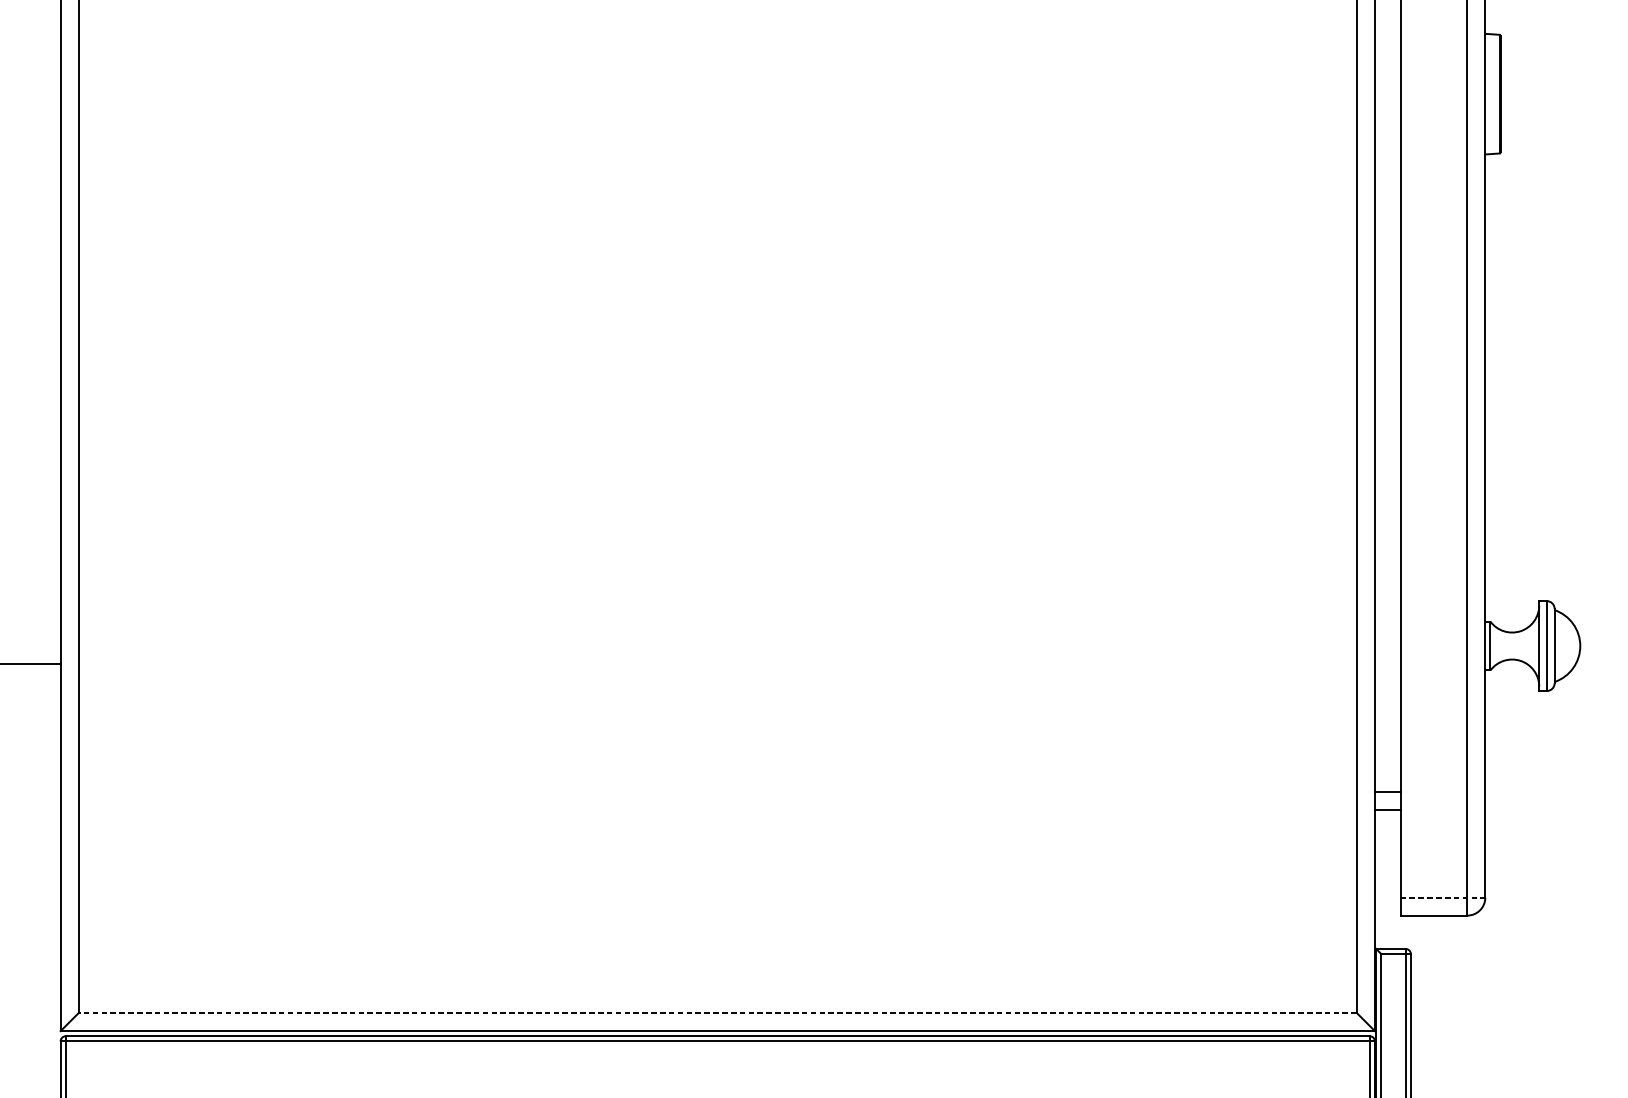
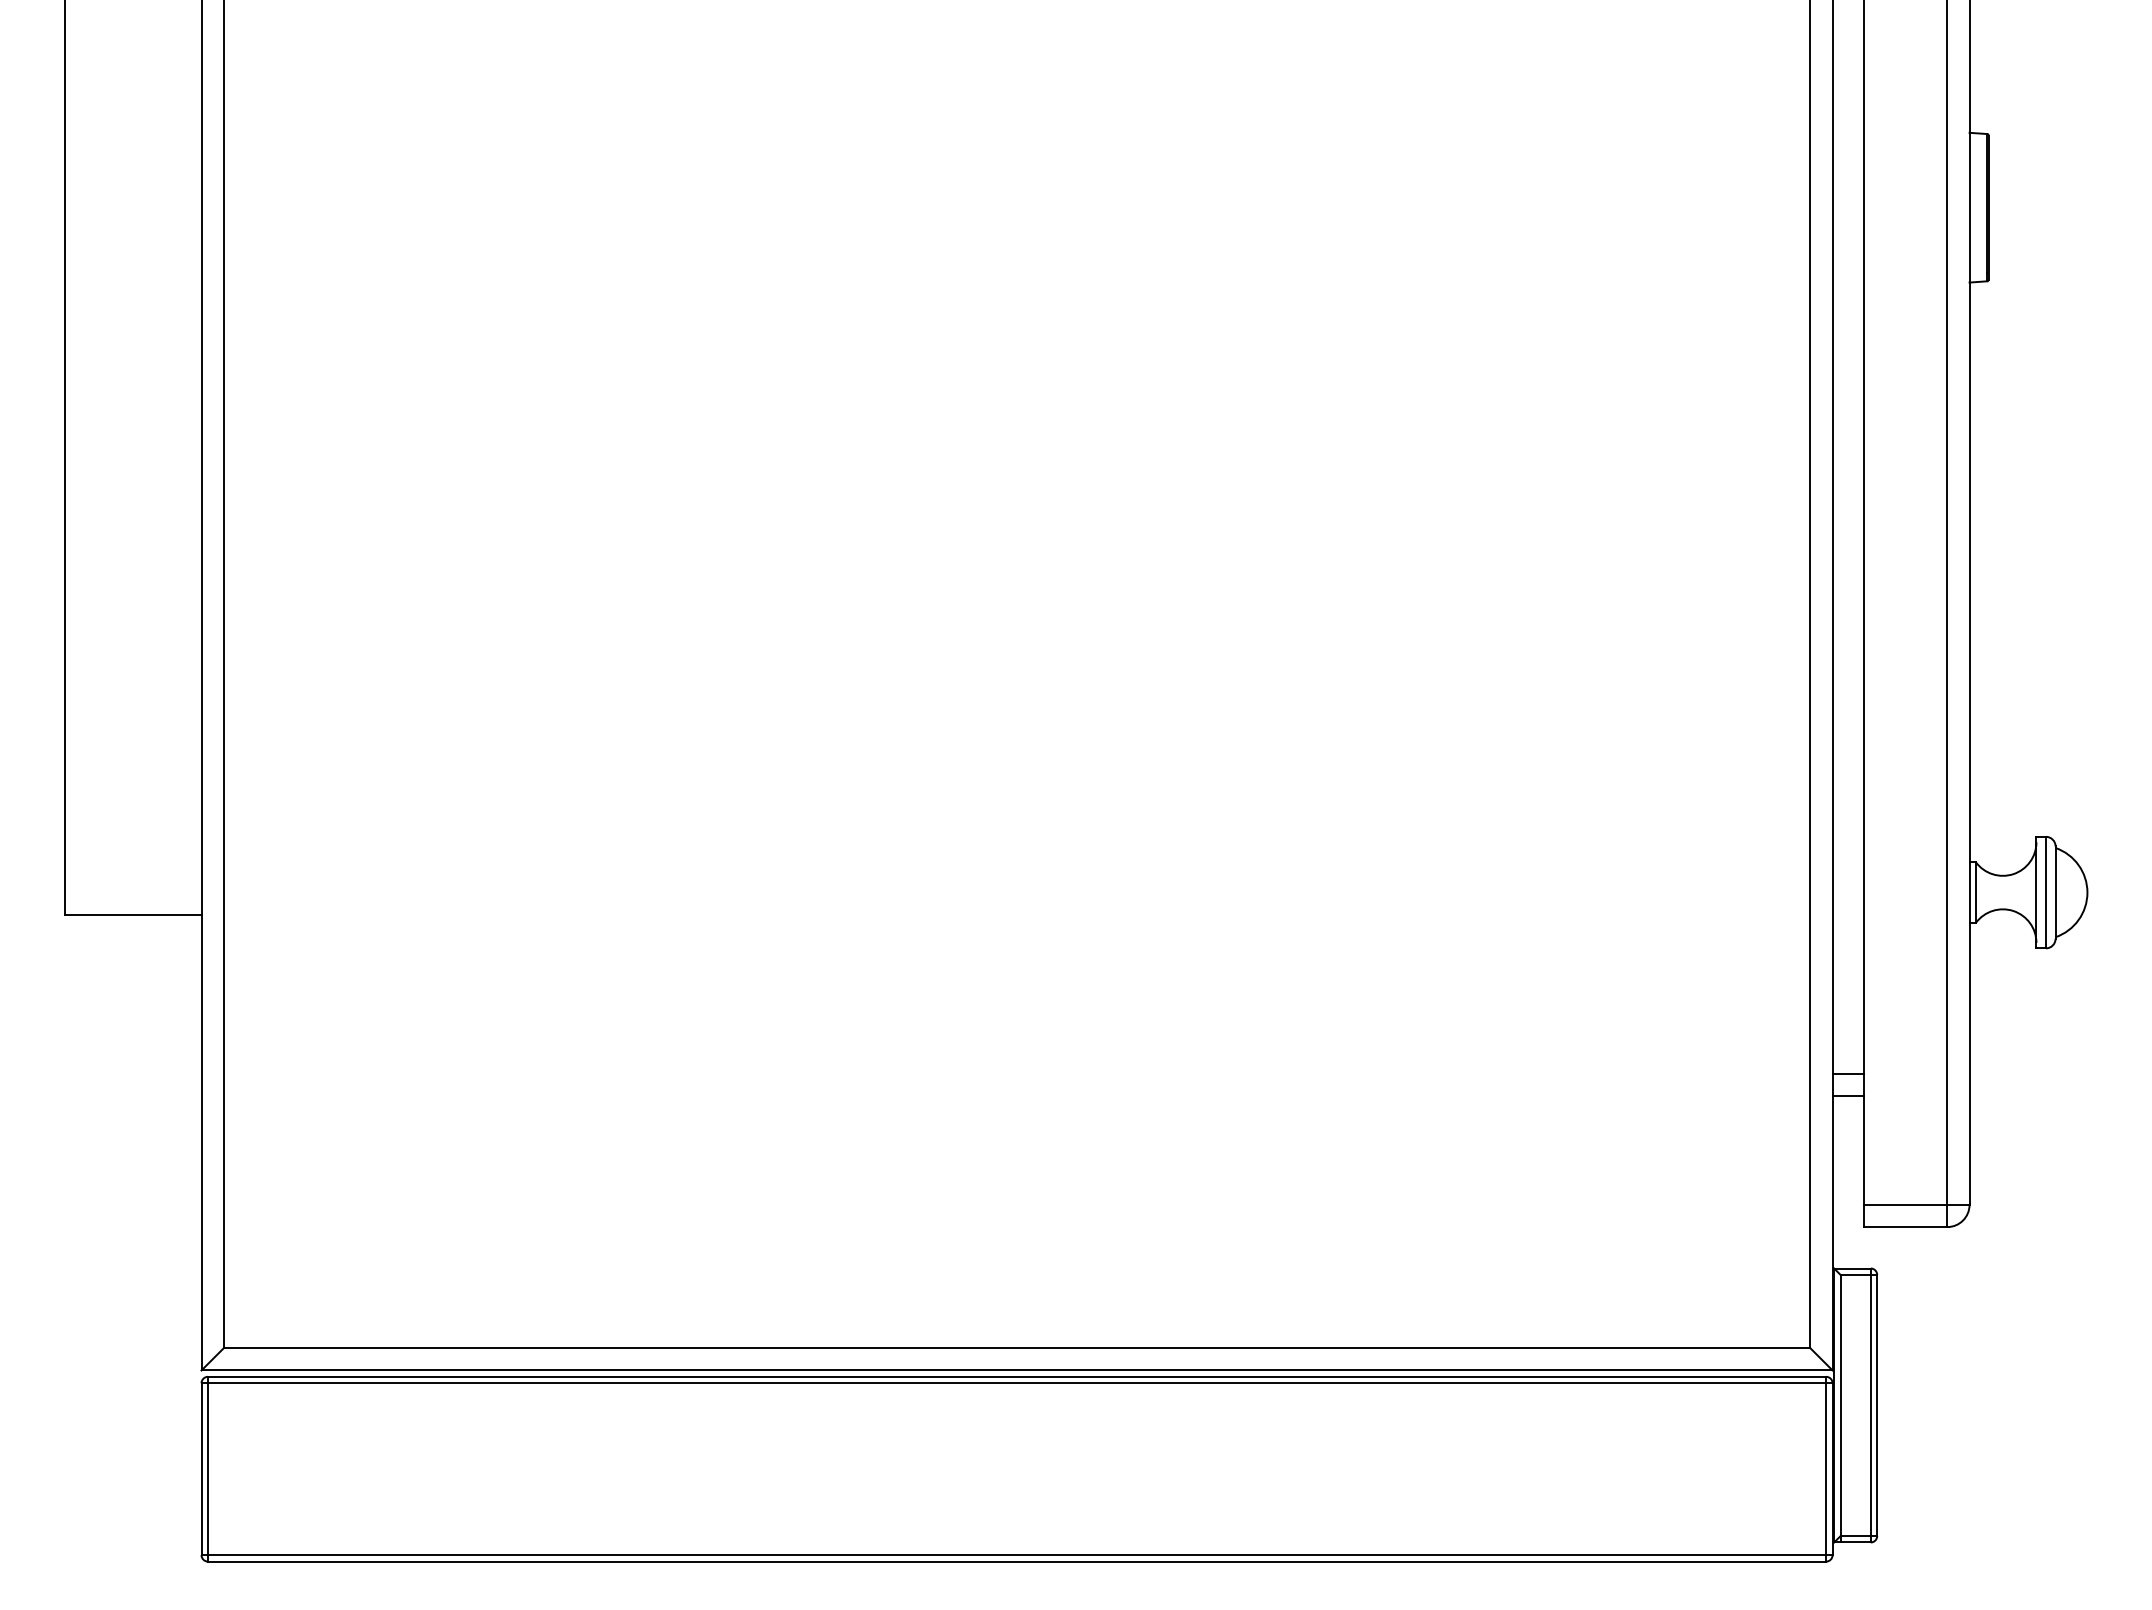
line: (1443, 897) -> (1917, 1204), dashed -> solid
line: (717, 1013) -> (1016, 1348), dashed -> solid

